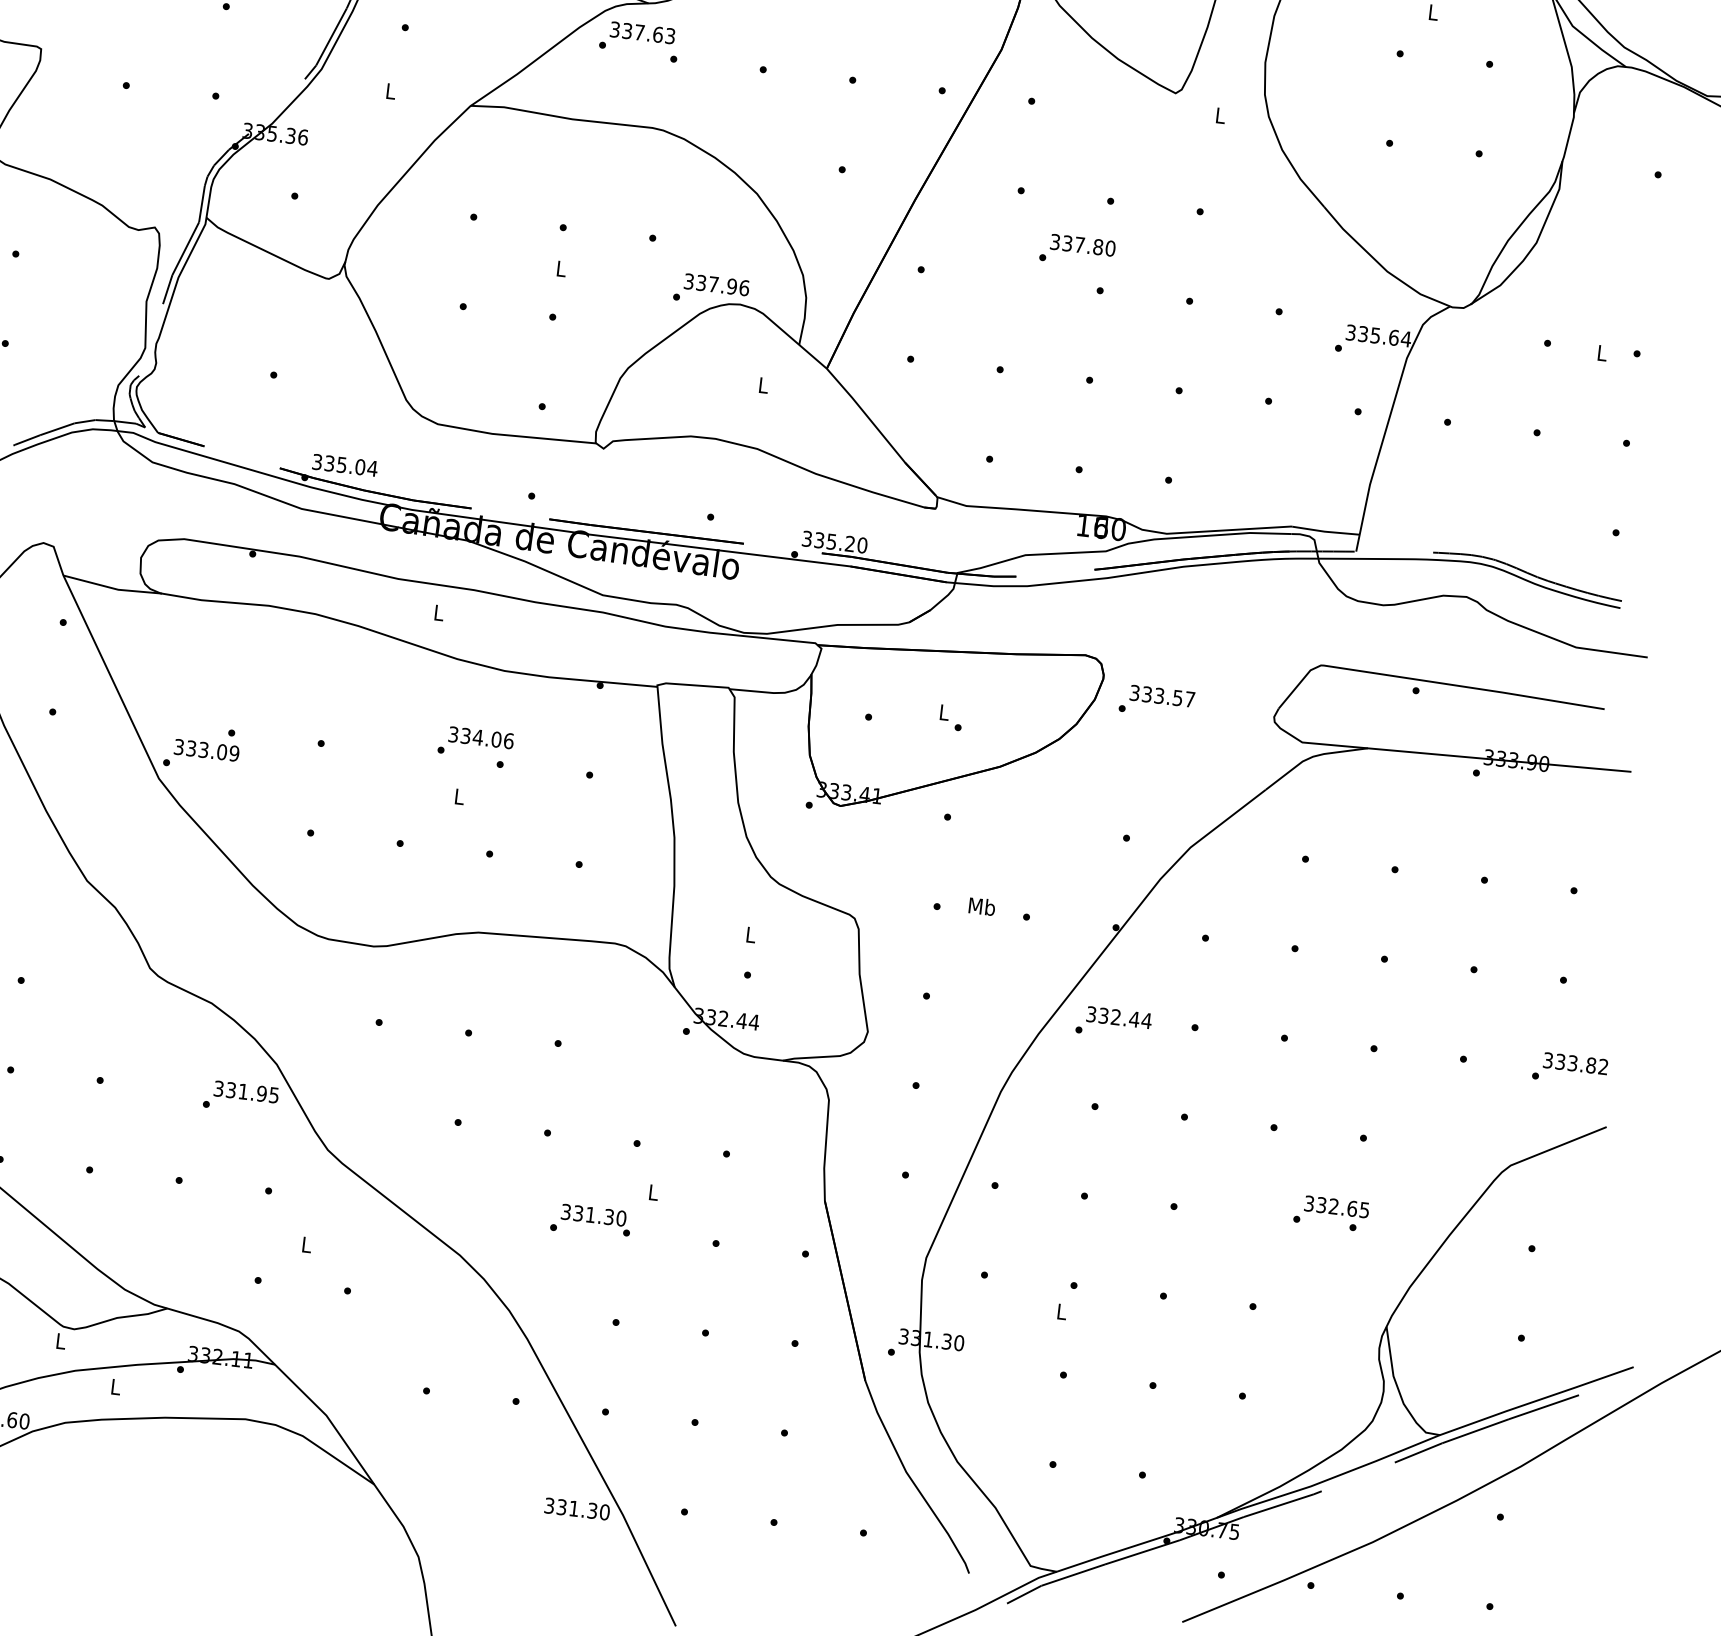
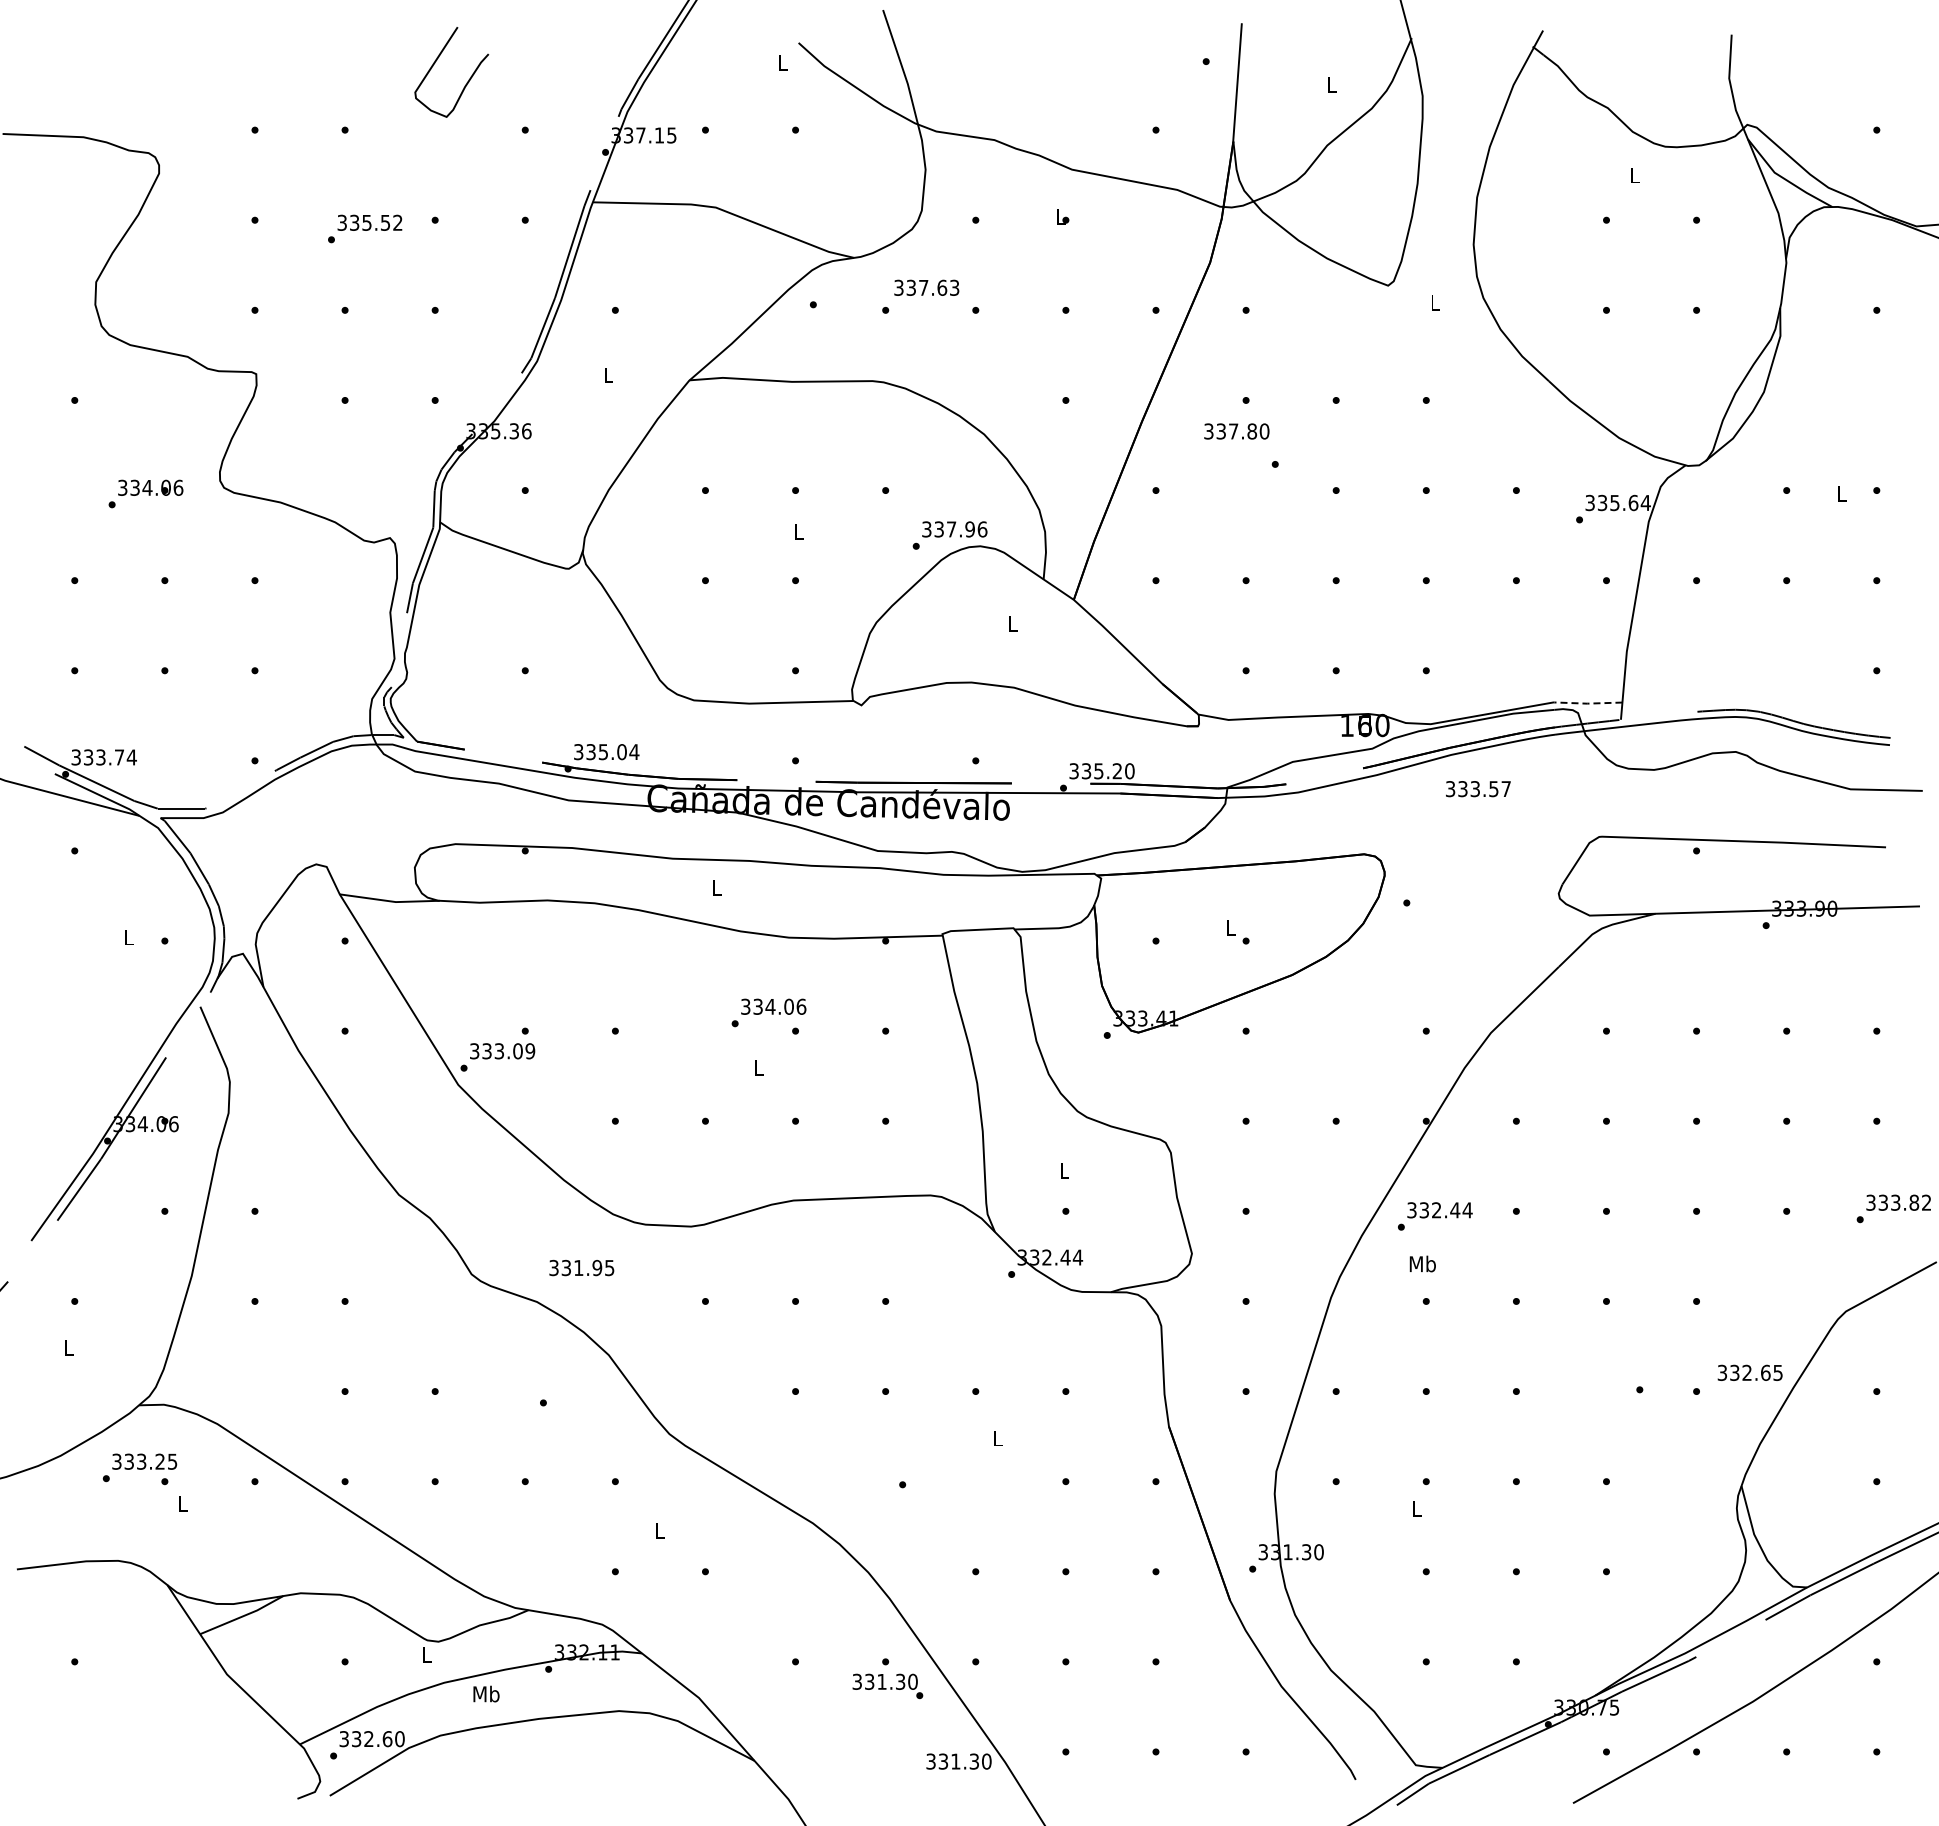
text: (642, 32) -> (926, 287), moved
text: (1082, 245) -> (1236, 431), moved
line: (1325, 531) -> (1588, 703), solid -> dashed
text: (1162, 696) -> (1478, 789), moved
text: (981, 906) -> (1422, 1263), moved
text: (246, 1092) -> (581, 1268), moved
text: (1336, 1206) -> (1749, 1372), moved
text: (595, 1220) -> (887, 1686), moved
text: (115, 1386) -> (486, 1693), L -> Mb

